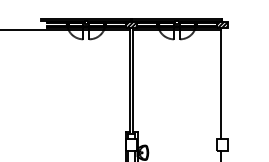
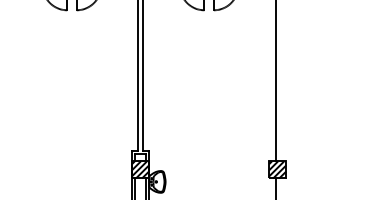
hatch: (131, 144) -> (140, 169), added
hatch: (222, 144) -> (277, 169), added

